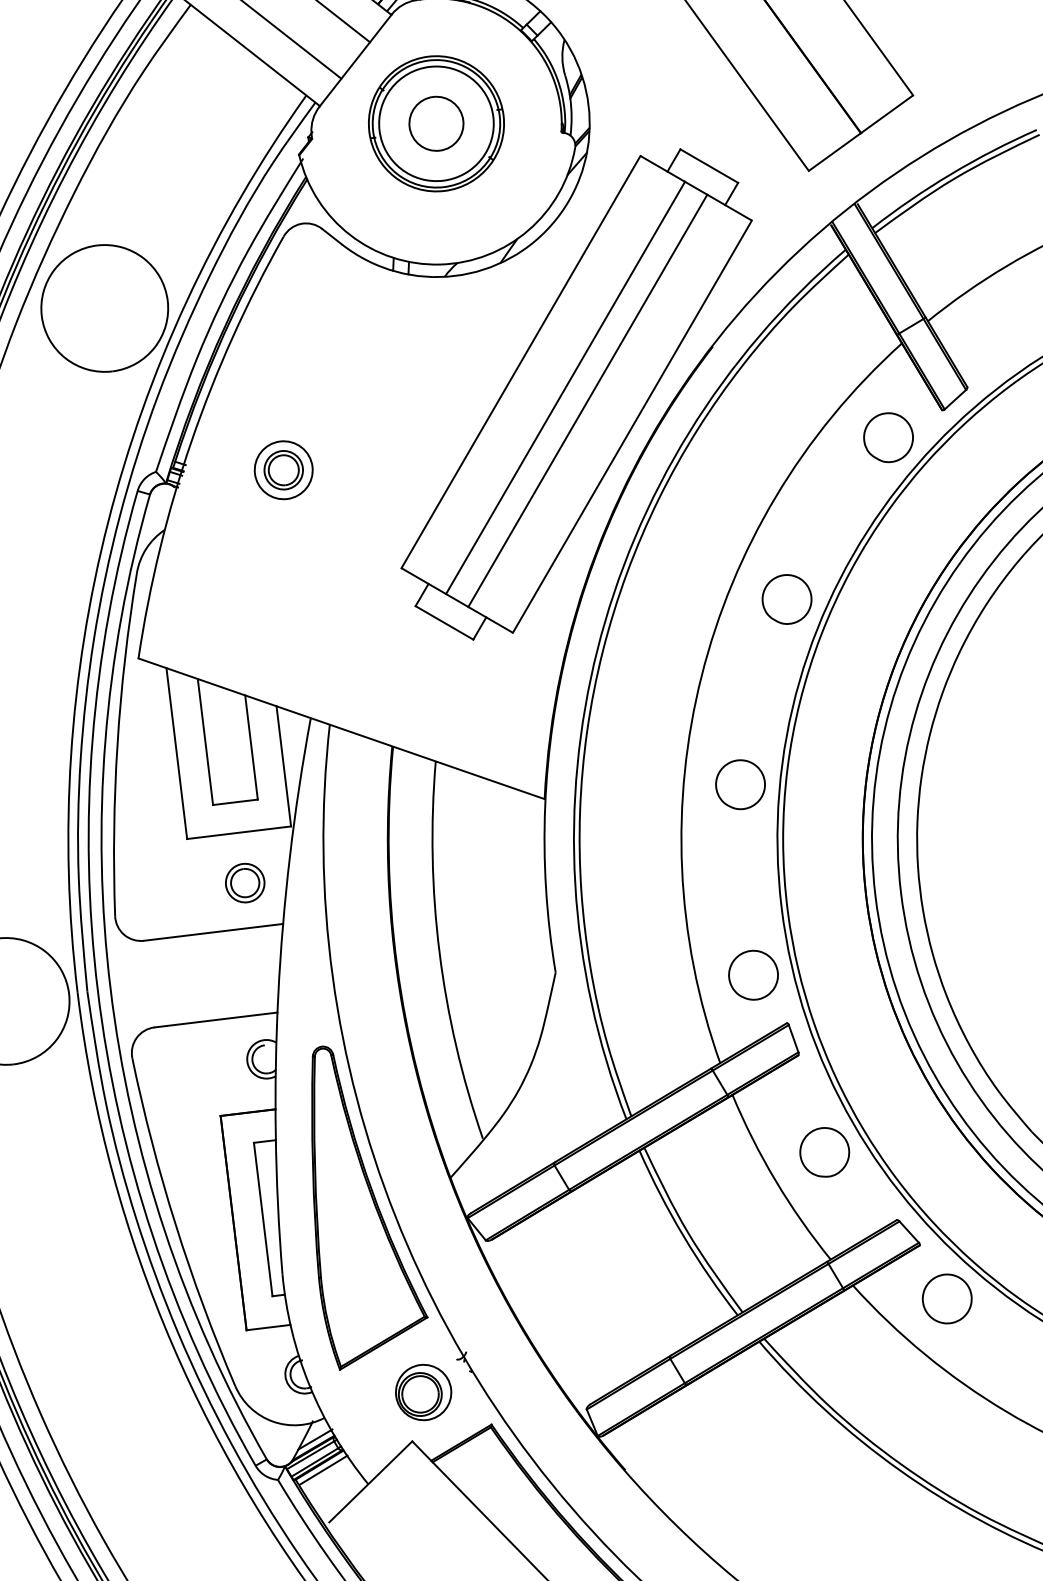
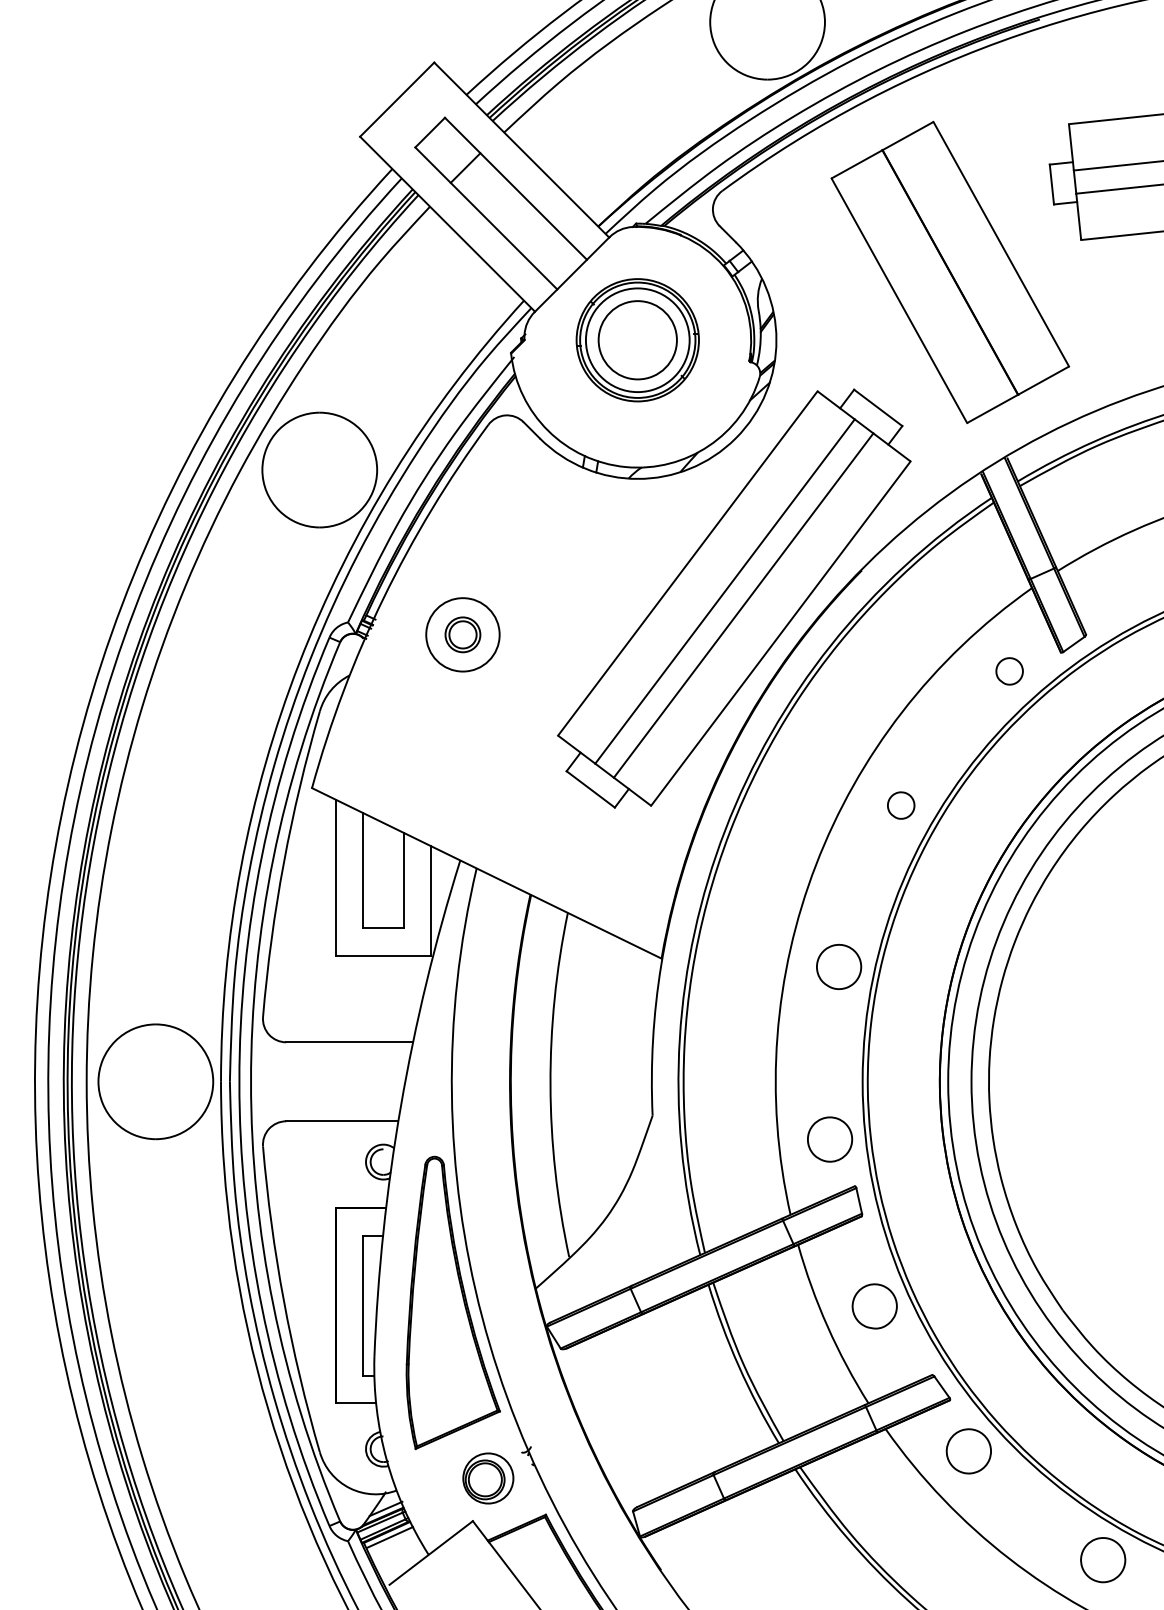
circle: (436, 123) -> (637, 339), size x1.6
part: (888, 437) -> (1009, 671), size x0.6
circle: (283, 469) -> (462, 634), size x1.4
part: (787, 599) -> (901, 805), size x0.6
part: (245, 883) -> (383, 1001), removed

